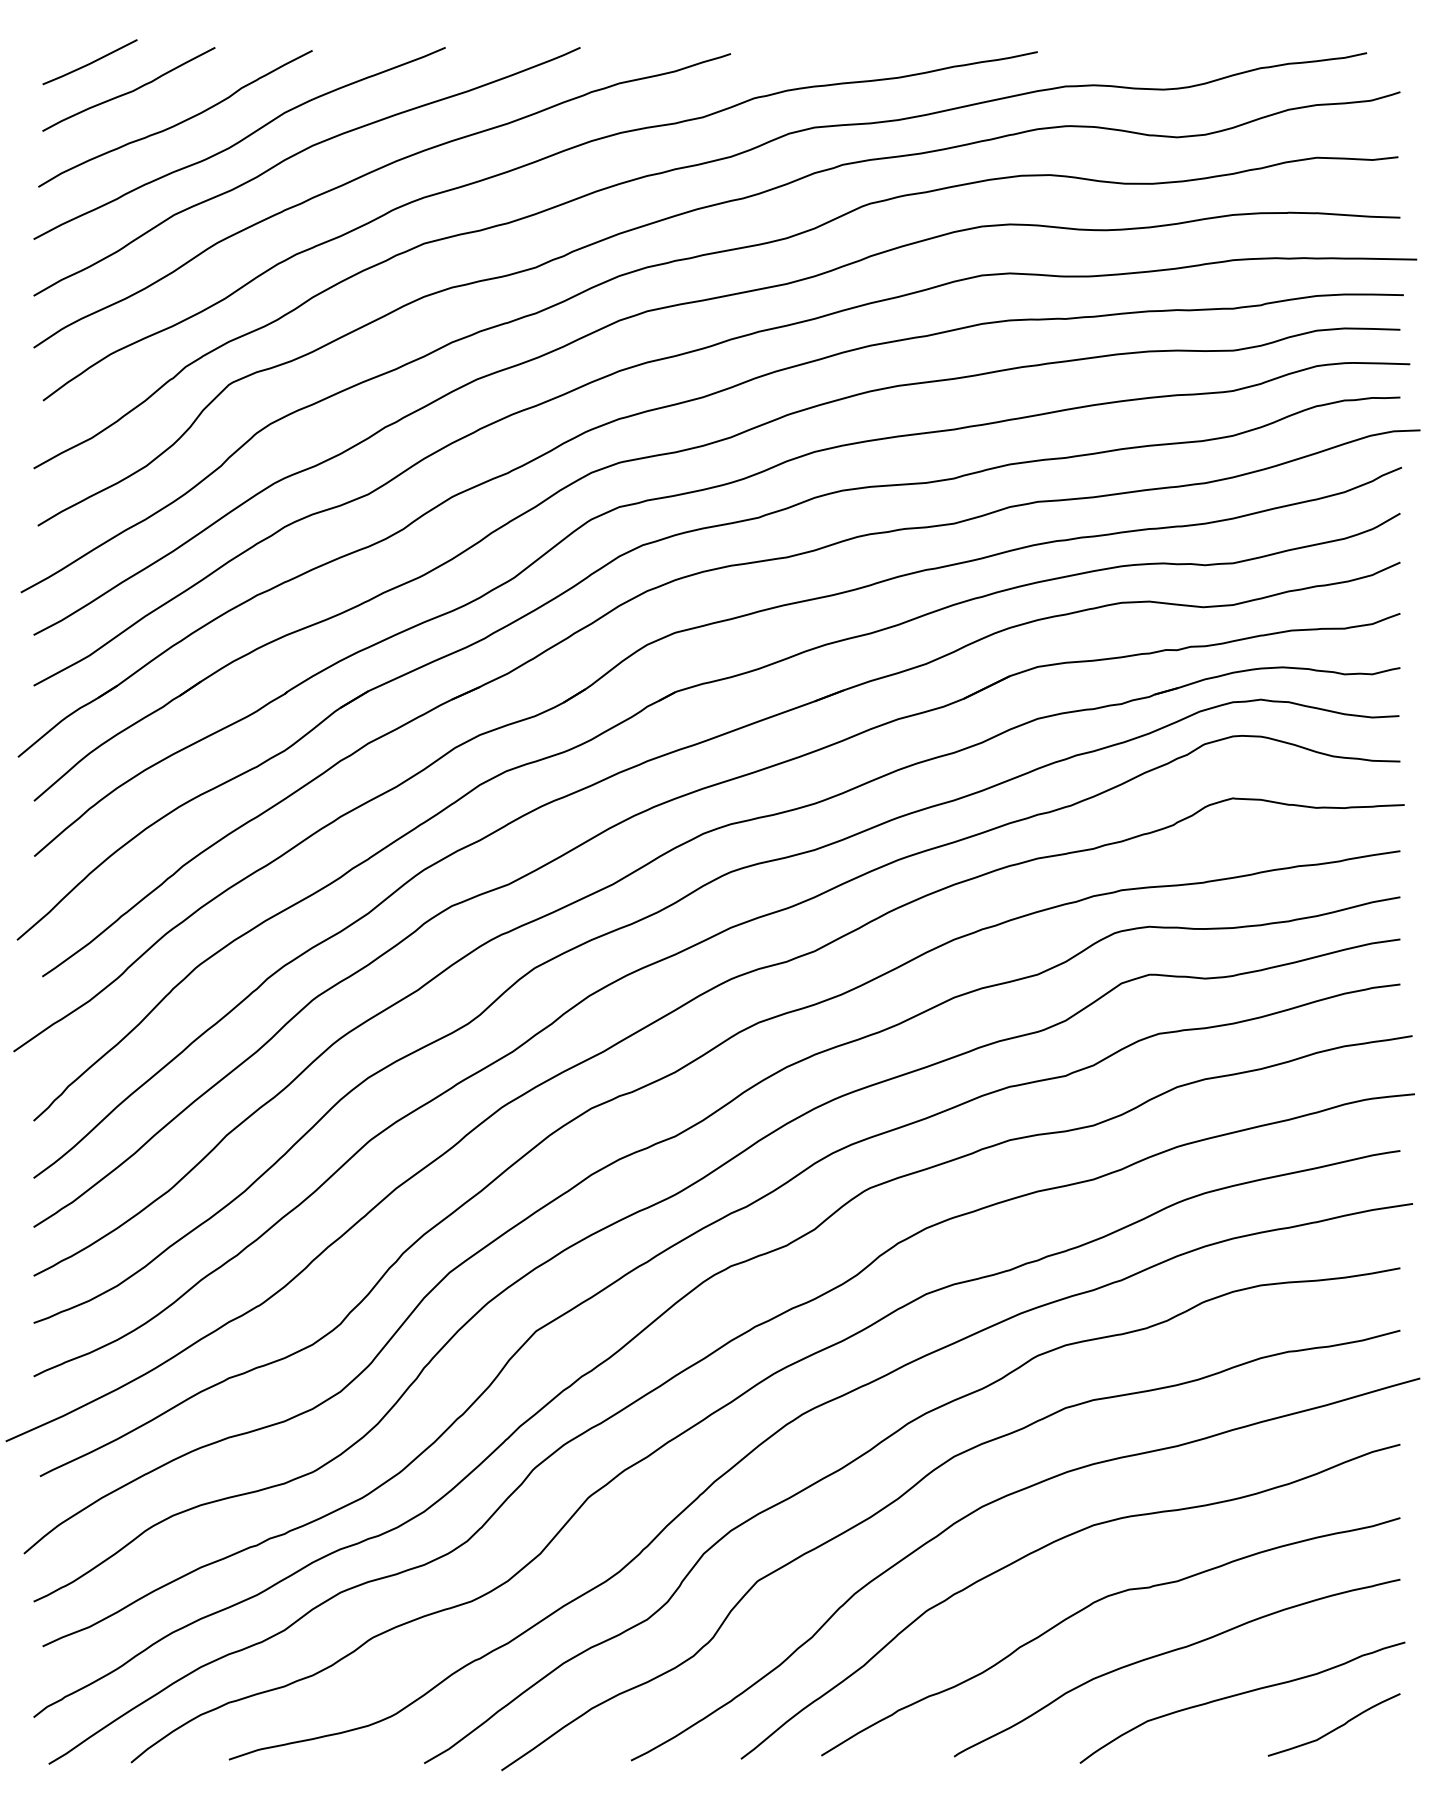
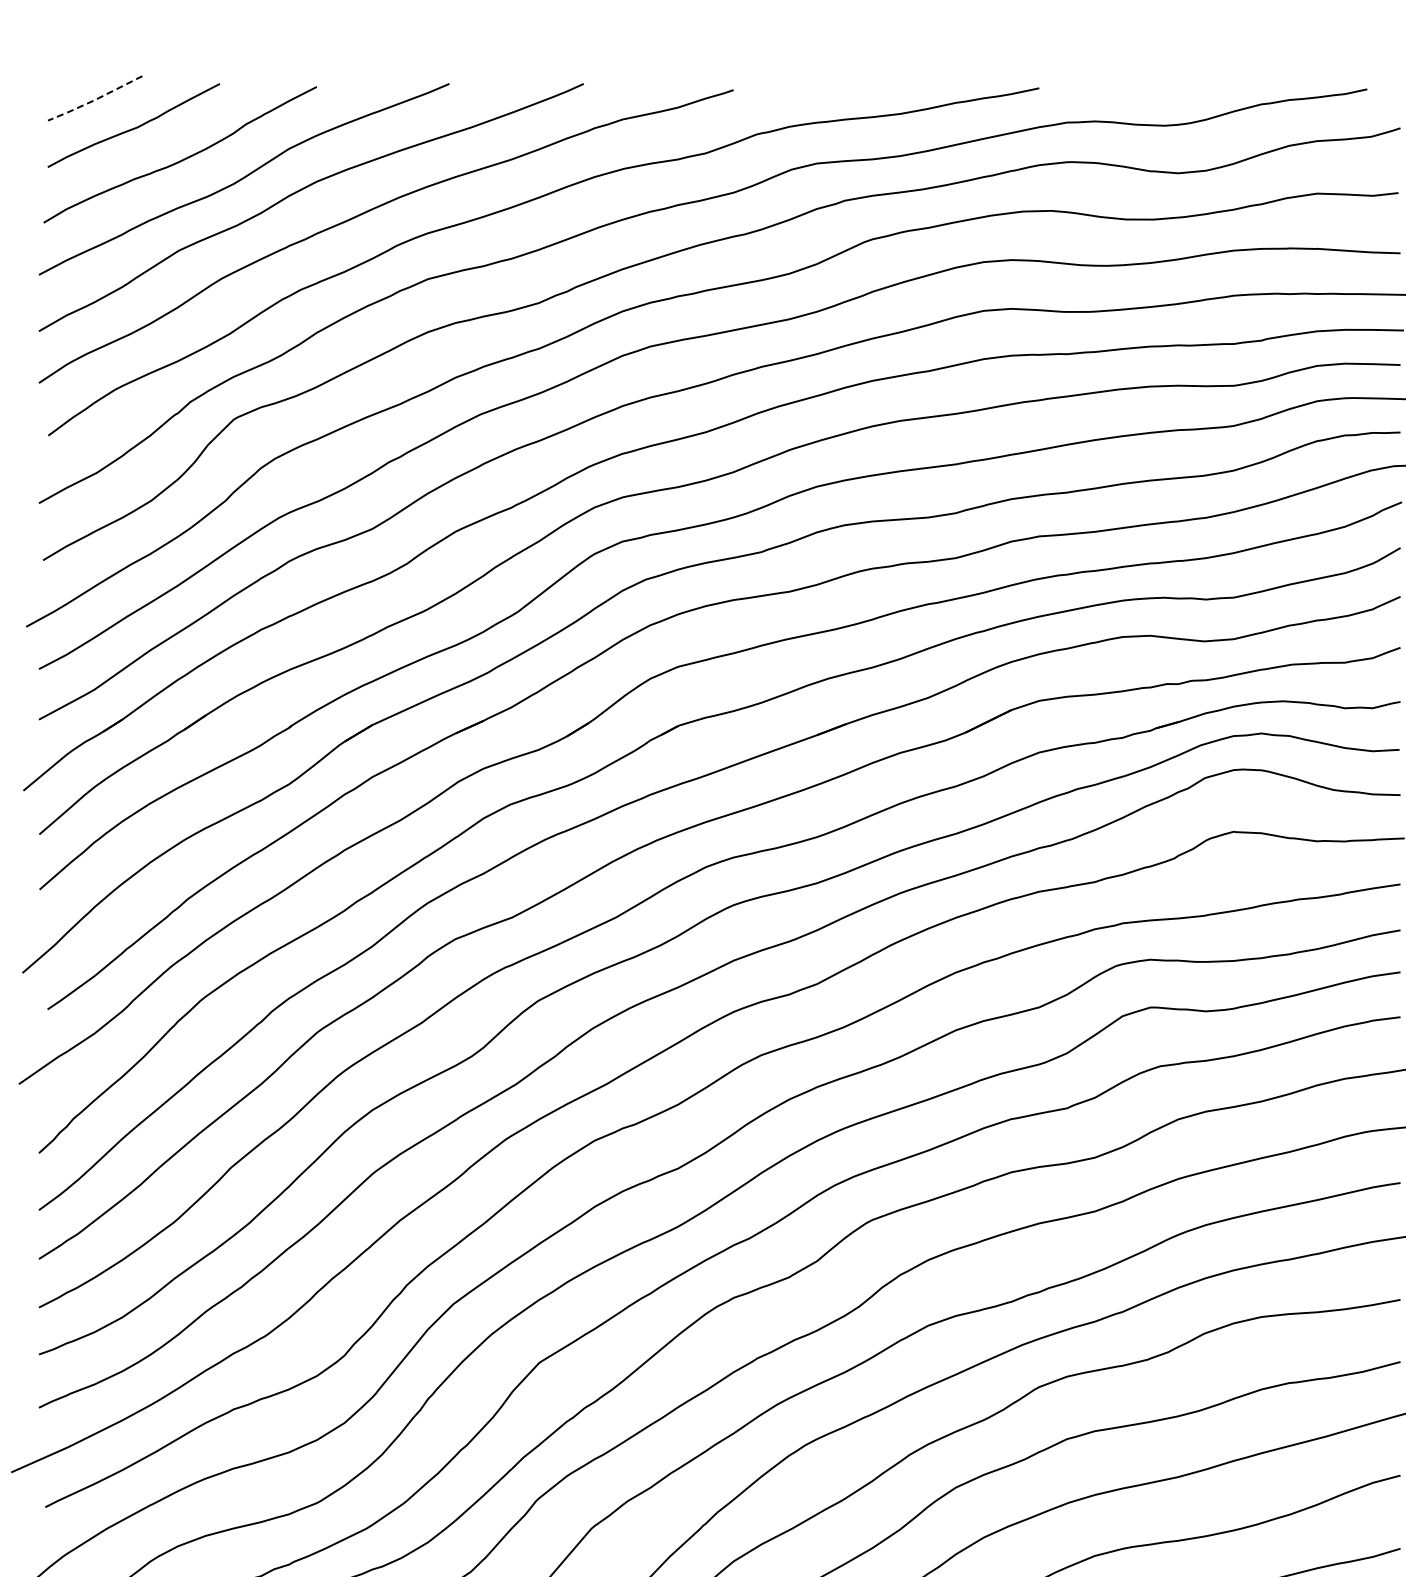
line: (89, 64) -> (94, 100), solid -> dashed

